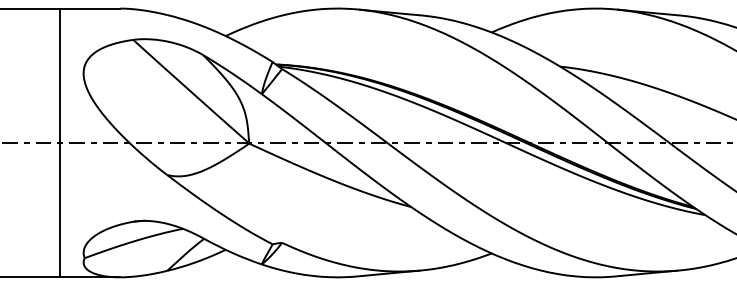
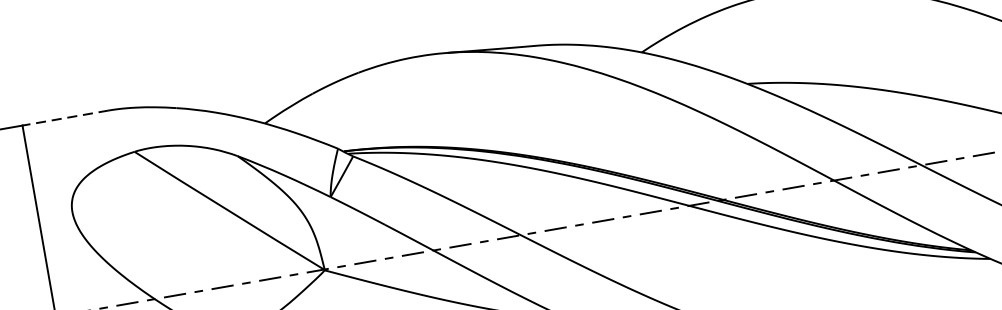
line: (89, 8) -> (64, 118), solid -> dashed

